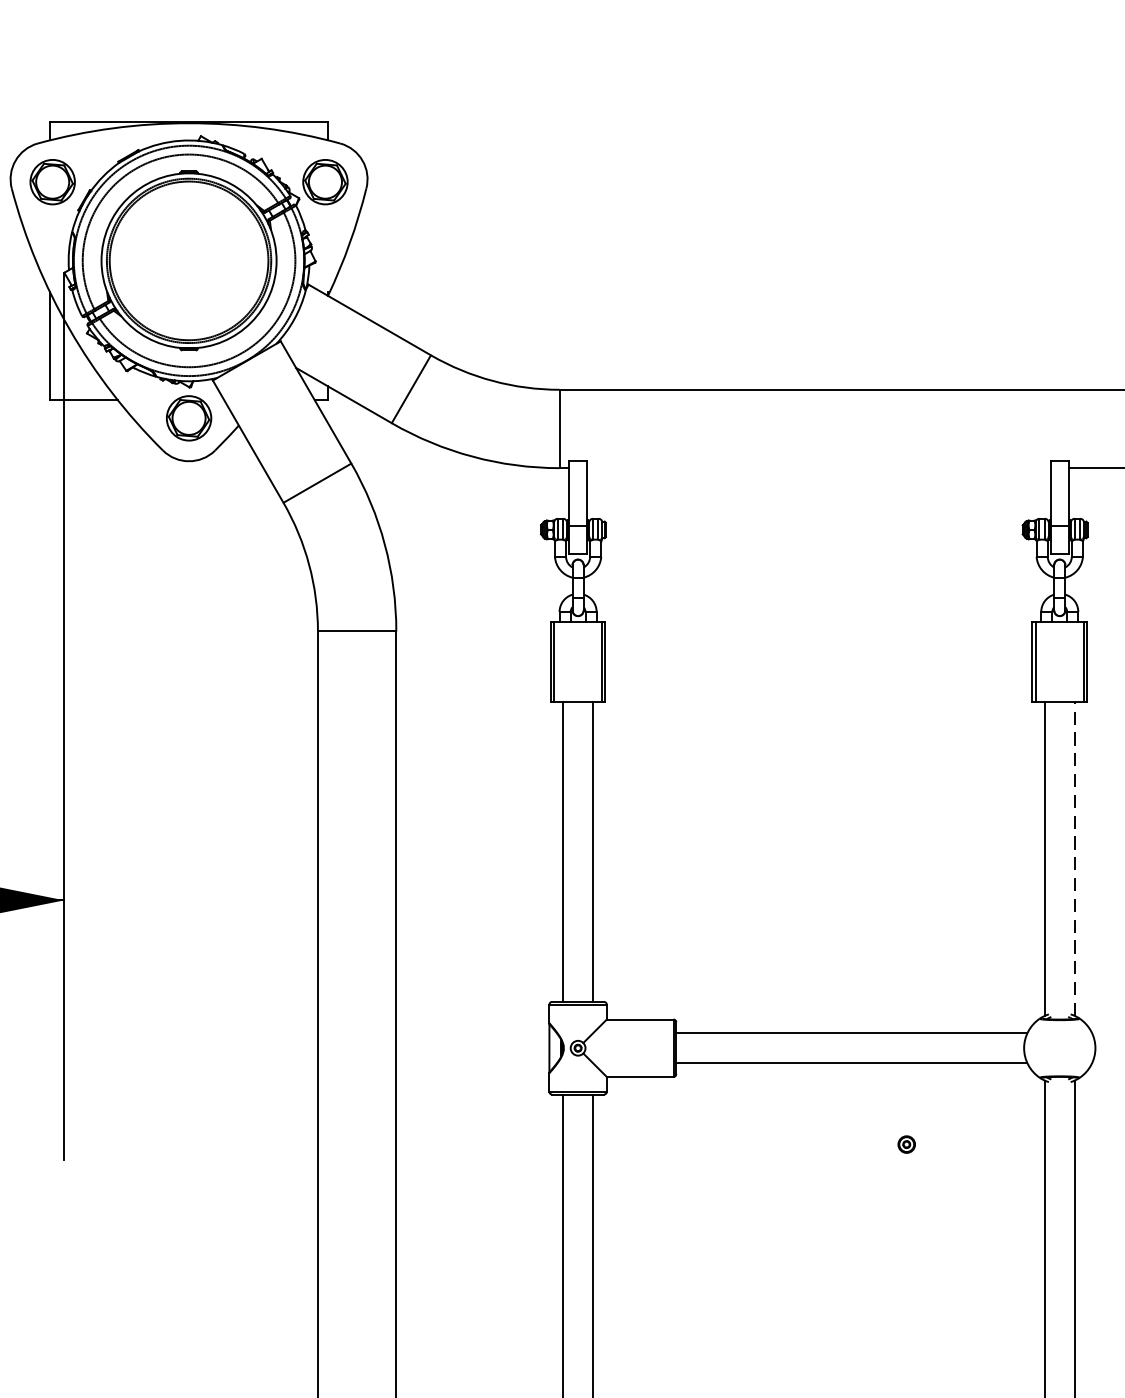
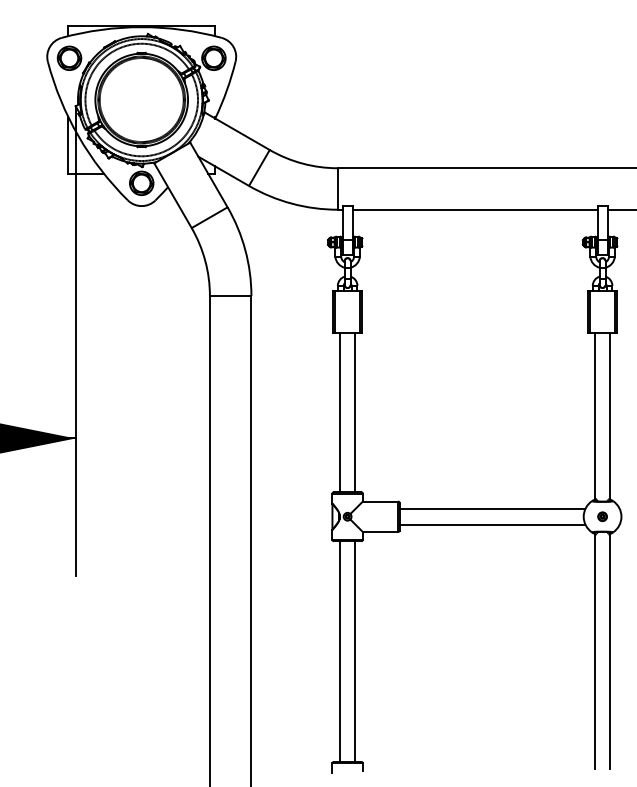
line: (817, 467) -> (474, 209), added
line: (1074, 858) -> (610, 416), dashed -> solid
part: (906, 1144) -> (602, 516), moved

